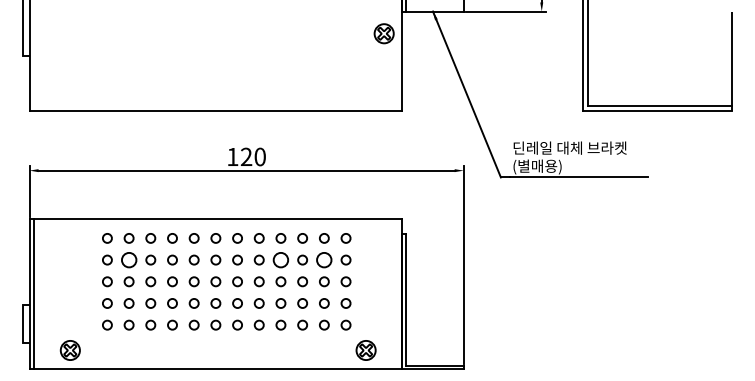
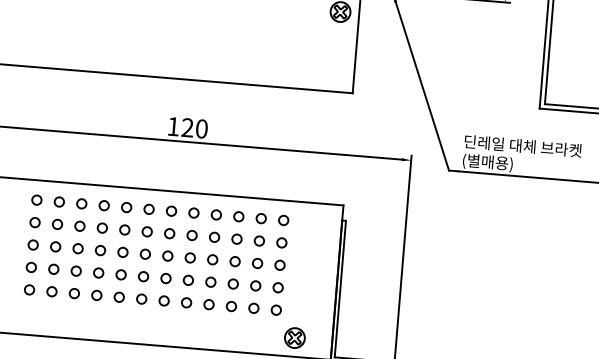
circle: (128, 259) -> (56, 223), size x0.62
circle: (280, 259) -> (214, 236), size x0.62
circle: (324, 259) -> (259, 240), size x0.62

